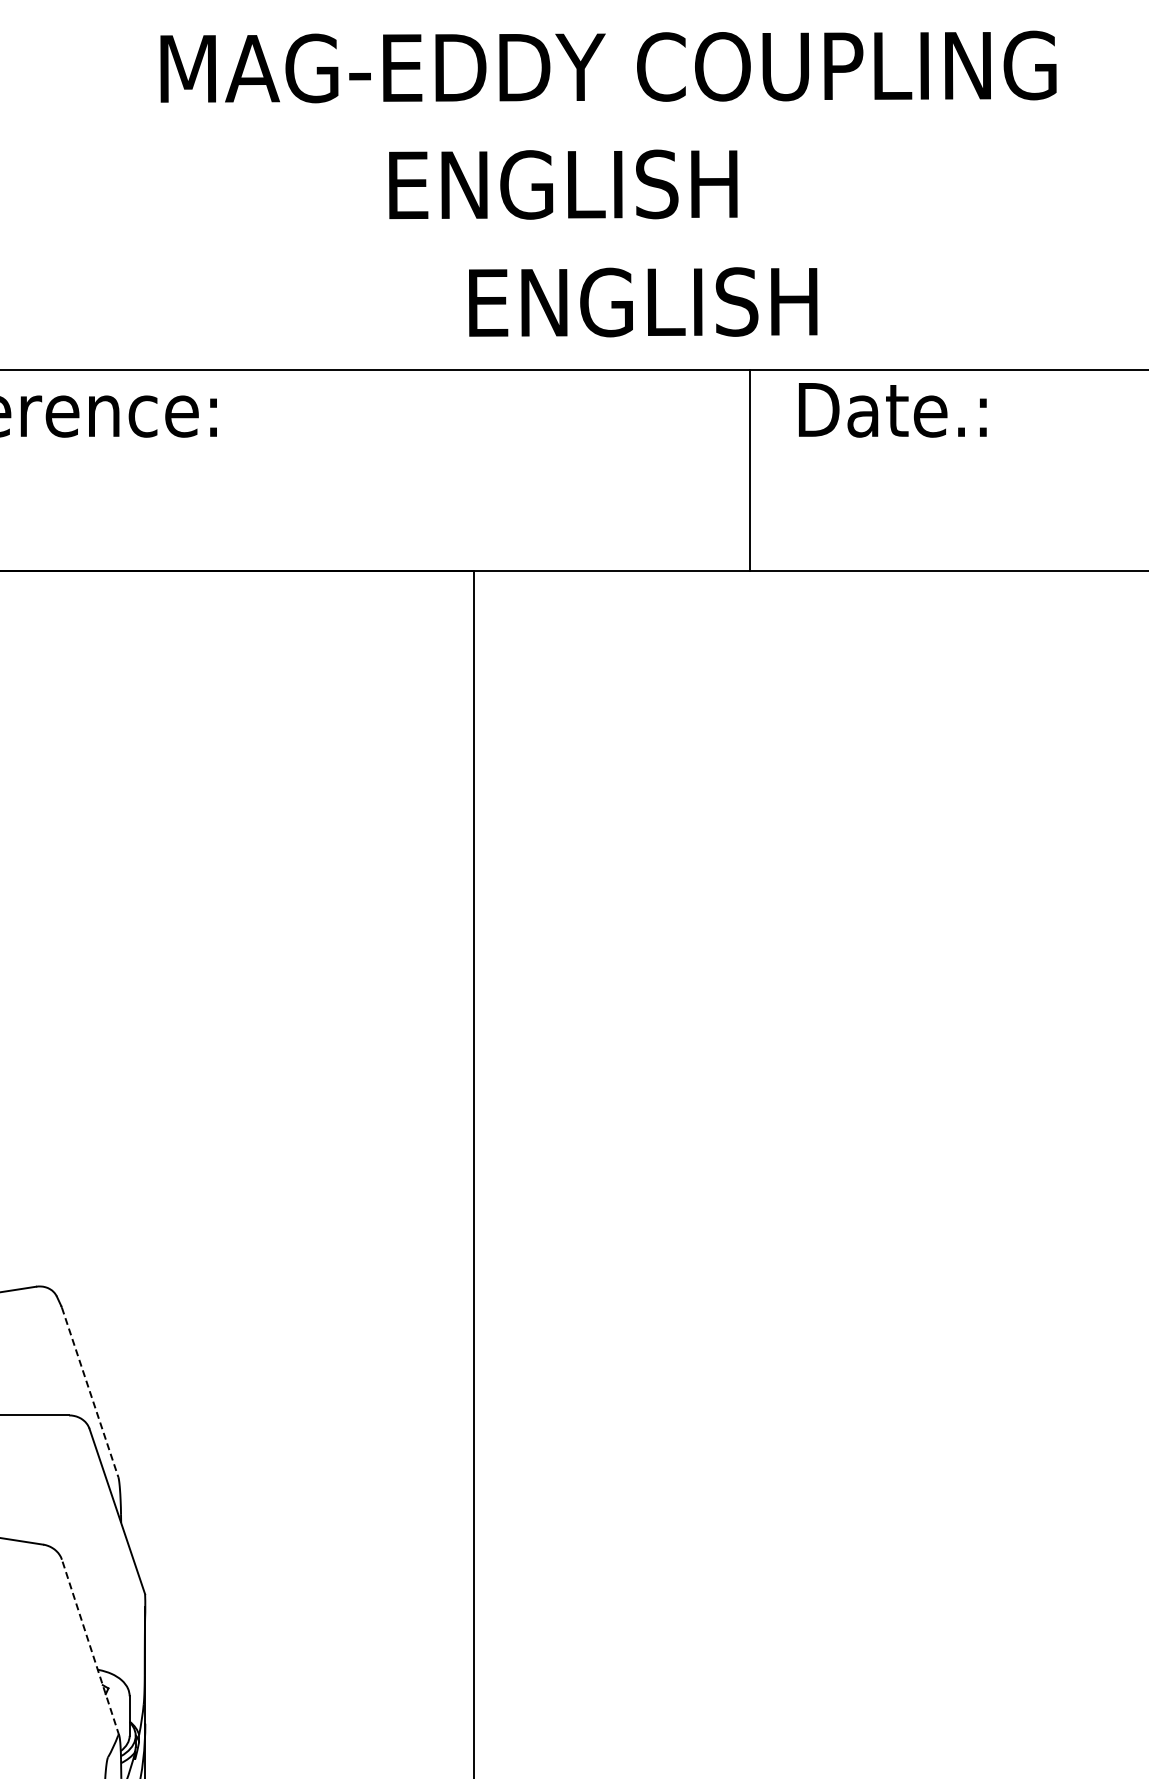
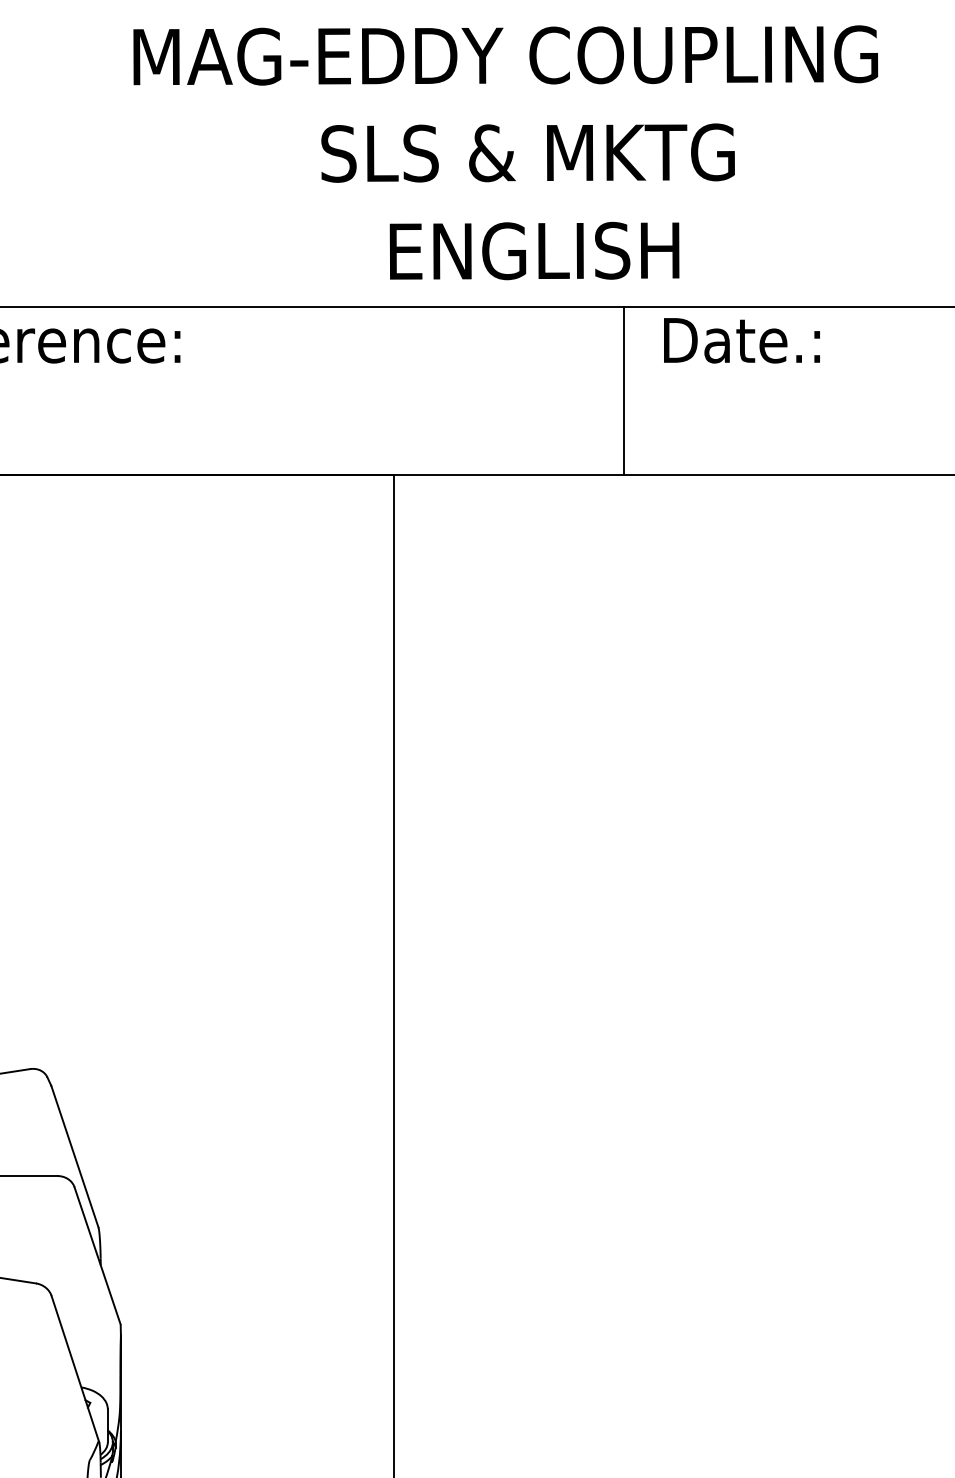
text: (635, 184) -> (528, 153), ENGLISH -> SLS & MKTG
line: (90, 1392) -> (75, 1156), dashed -> solid
line: (90, 1647) -> (75, 1368), dashed -> solid

